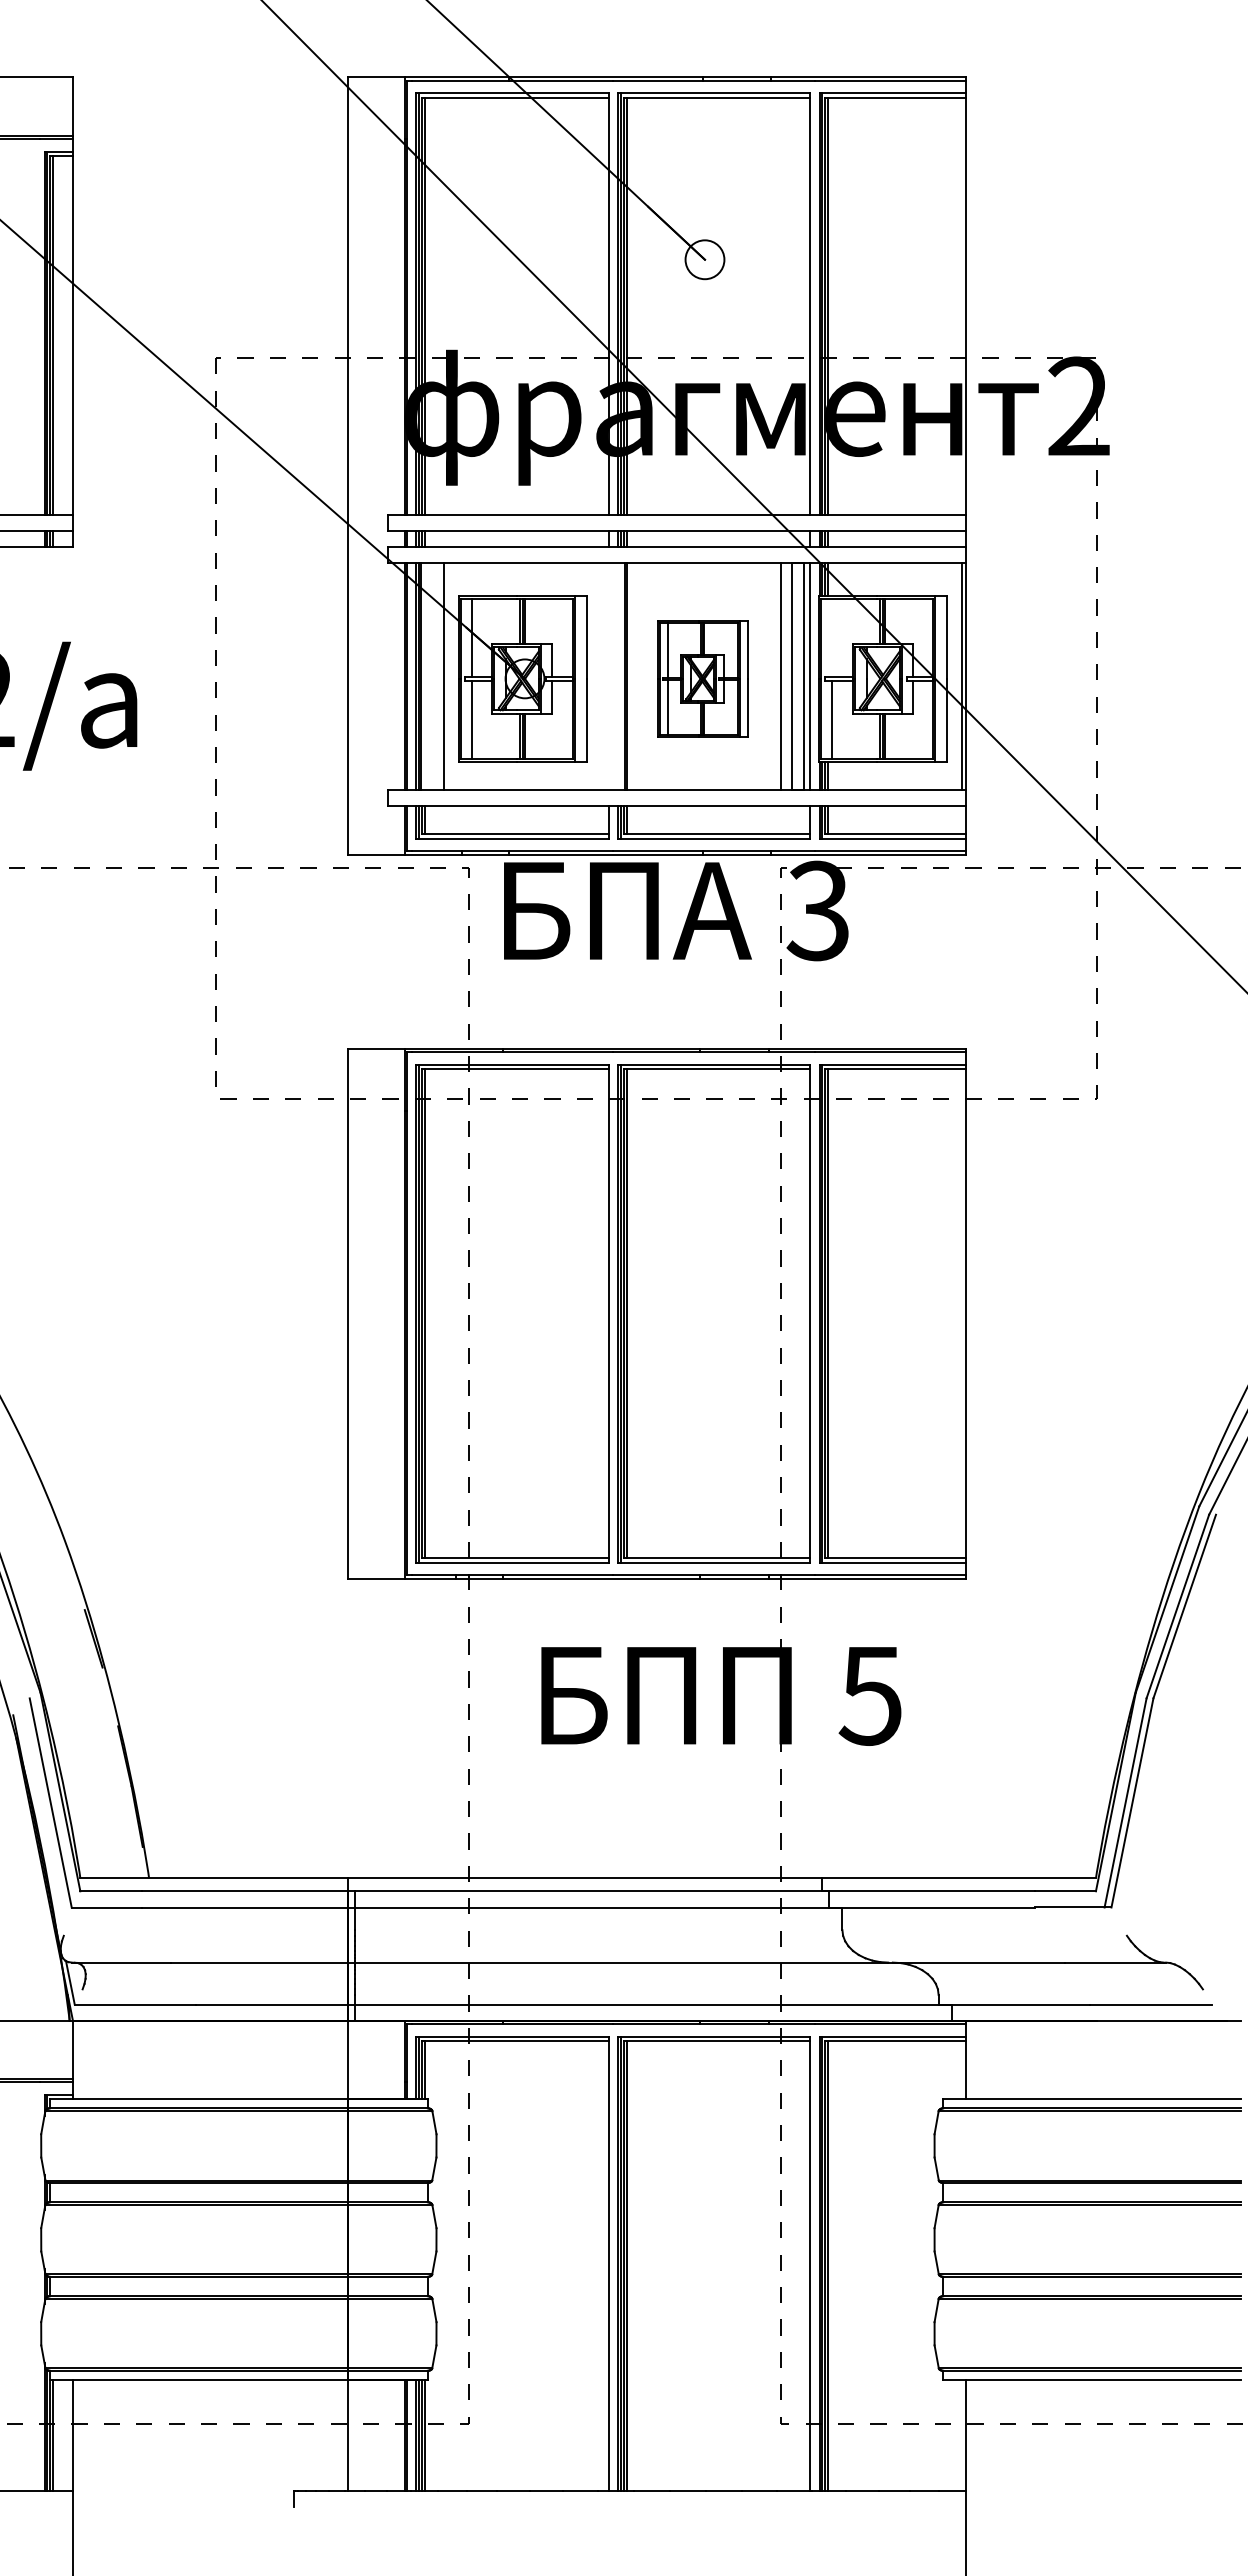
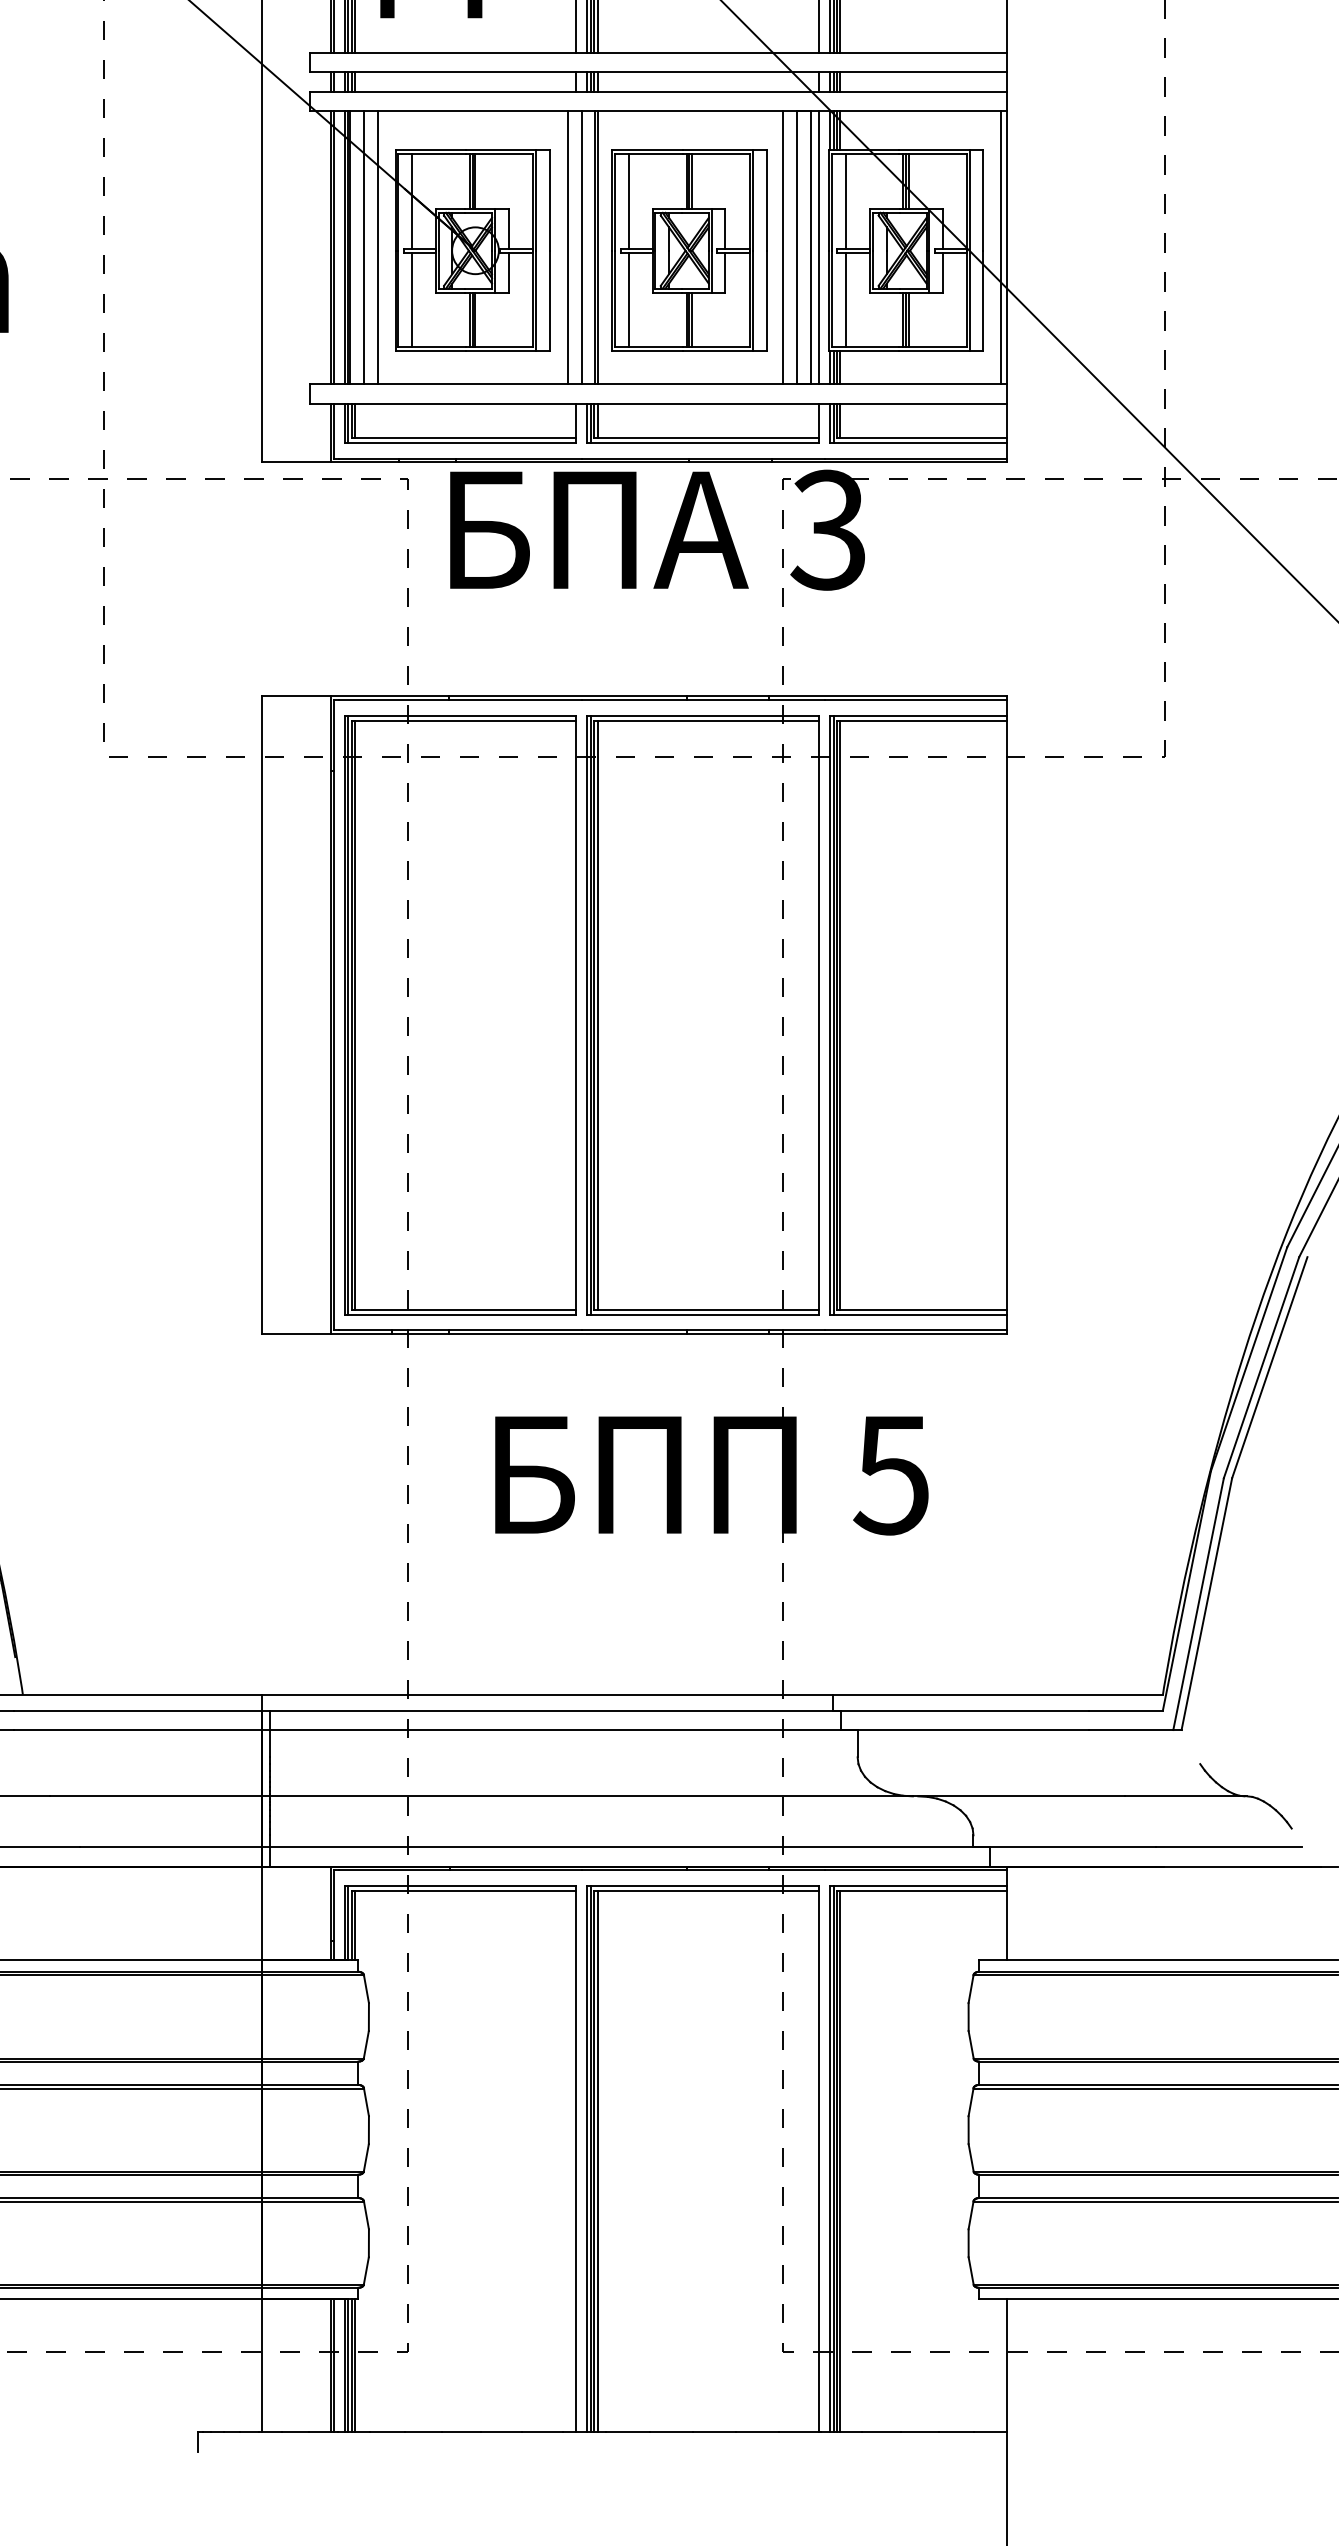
line: (832, 637) -> (845, 200), added
line: (432, 676) -> (364, 247), added
line: (601, 676) -> (567, 247), added
line: (613, 676) -> (582, 247), added
part: (702, 678) -> (689, 250), size x1.43

